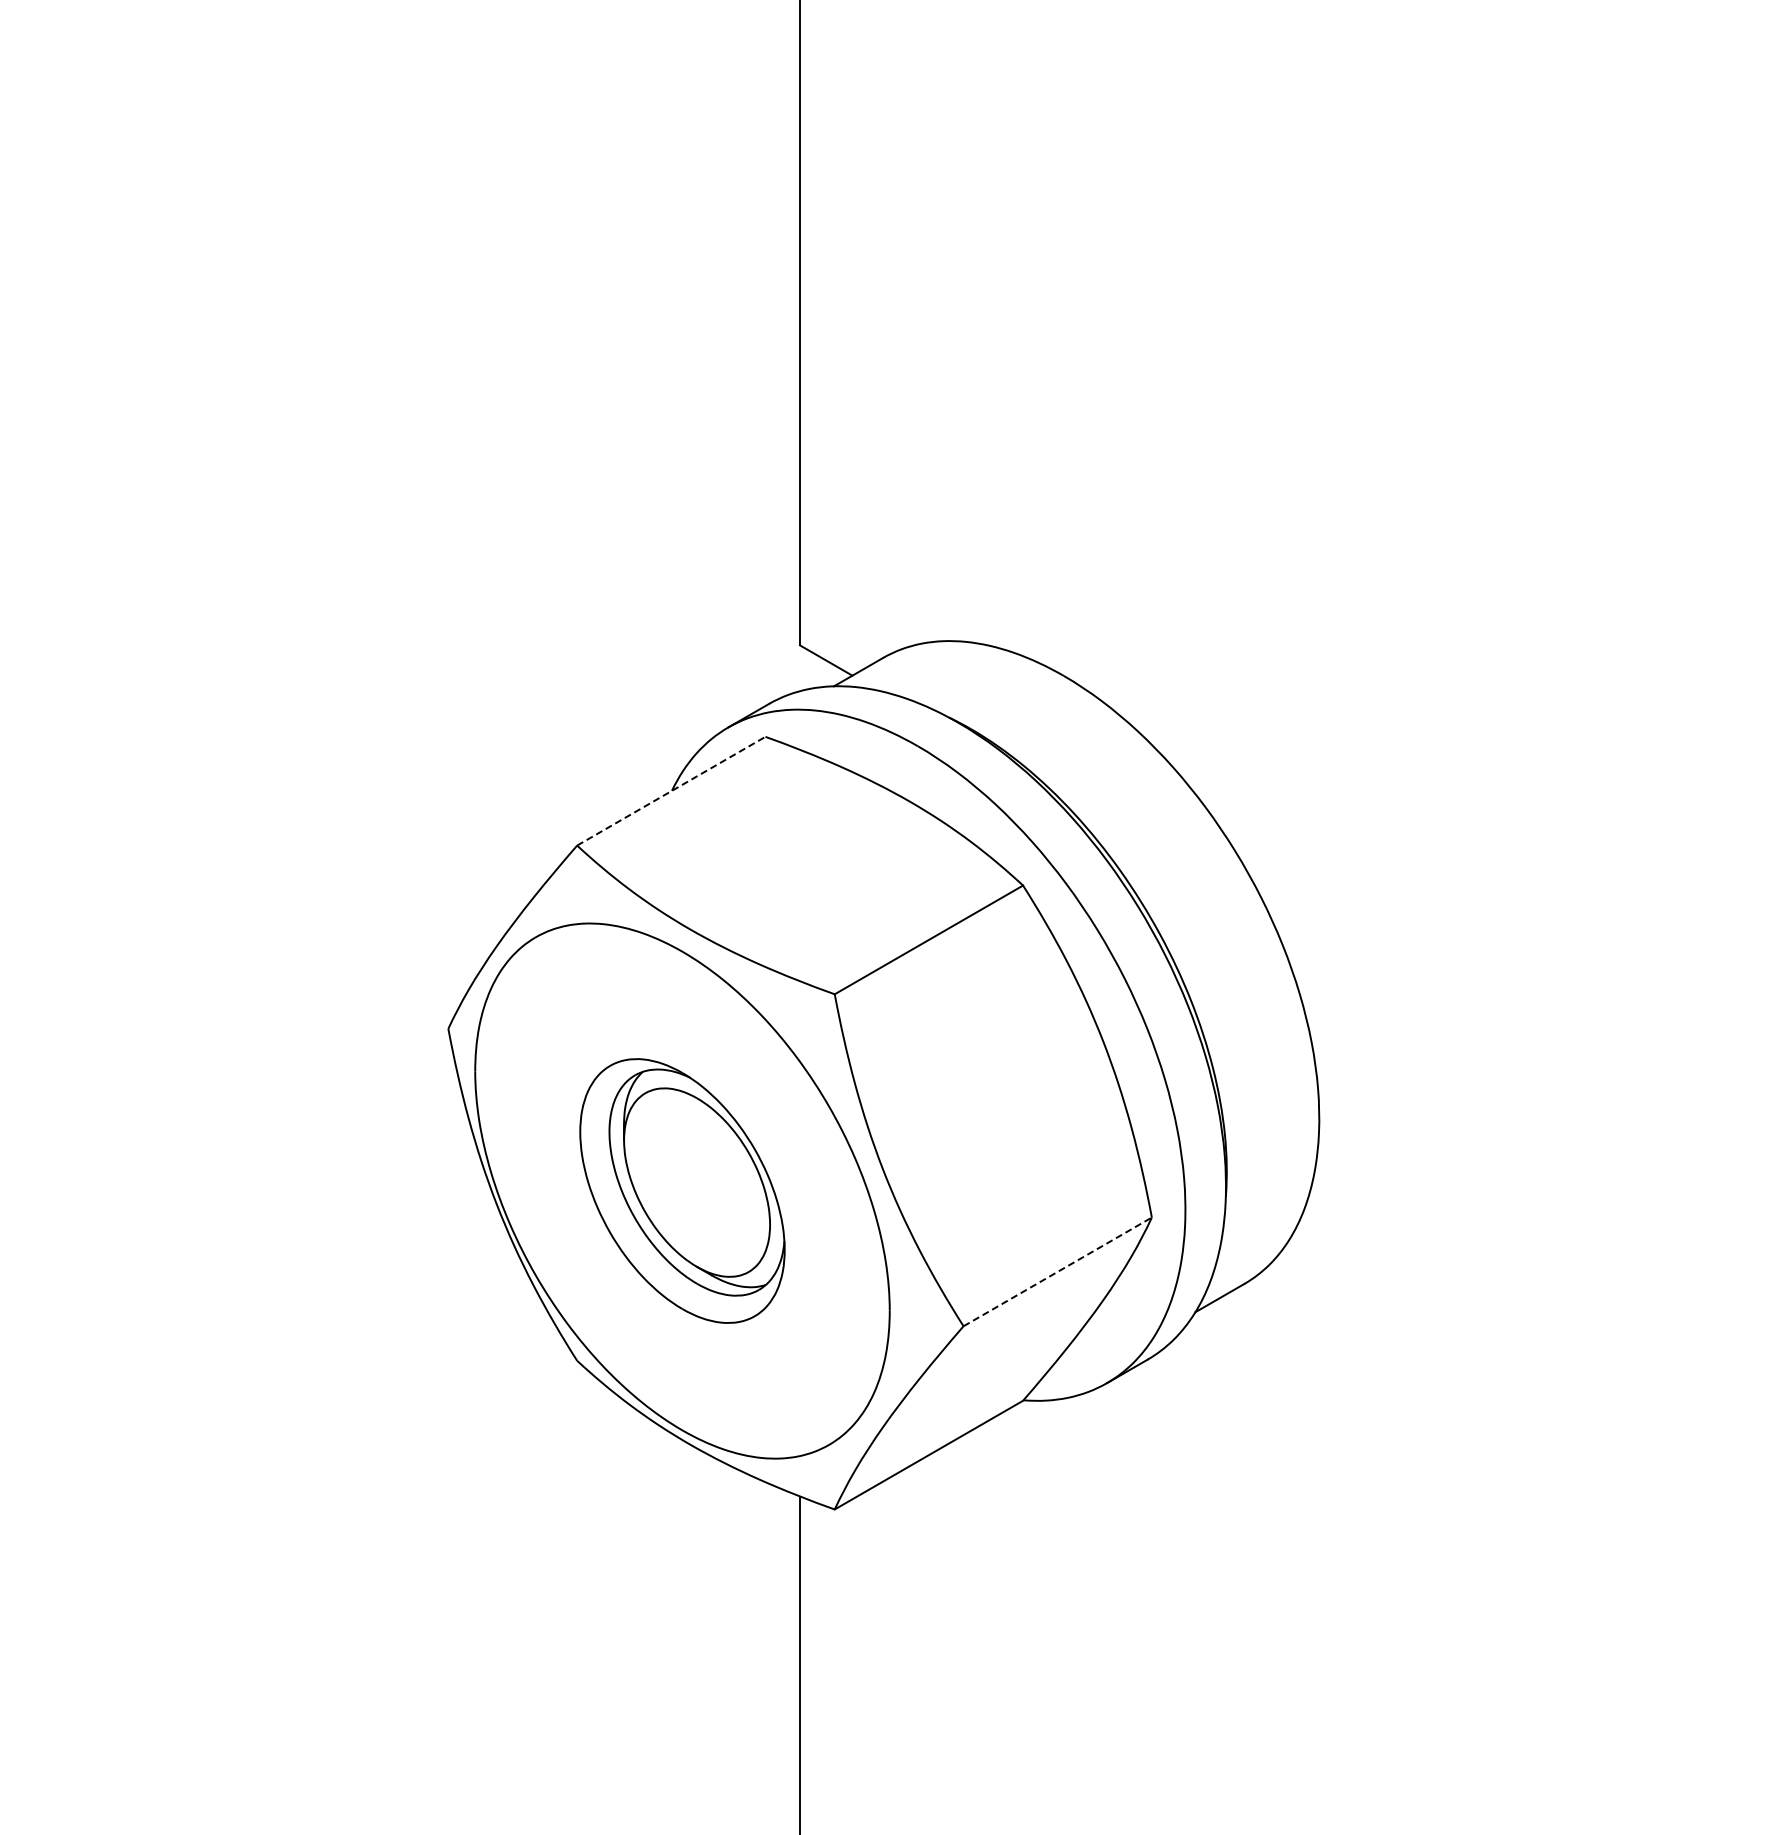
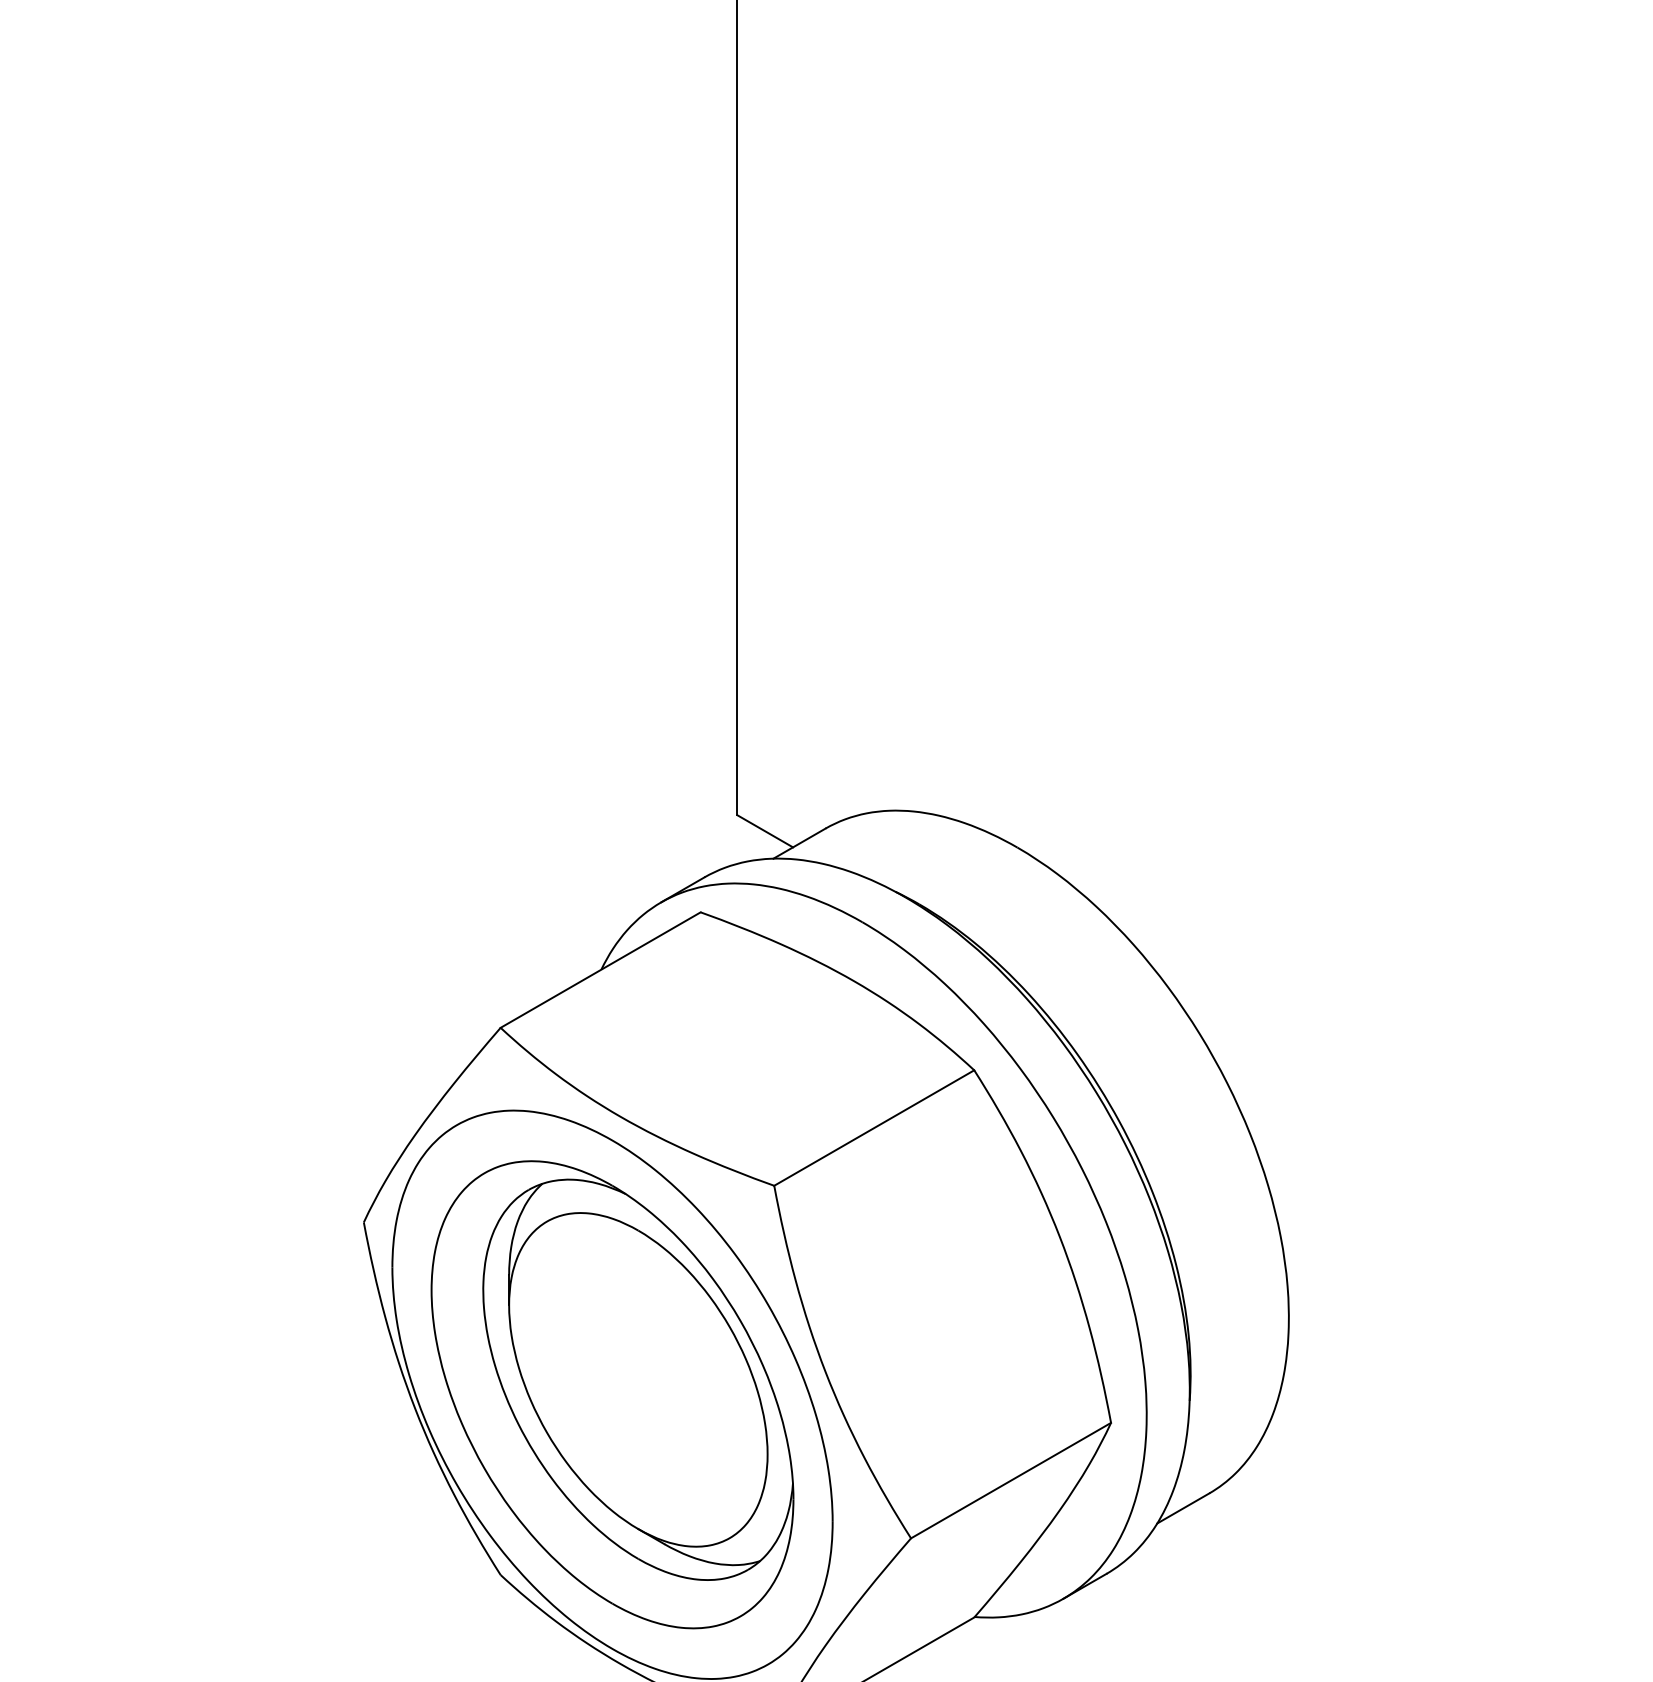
line: (671, 791) -> (600, 970), dashed -> solid
part: (682, 1190) -> (612, 1394), size x1.67
line: (1057, 1271) -> (1010, 1480), dashed -> solid

